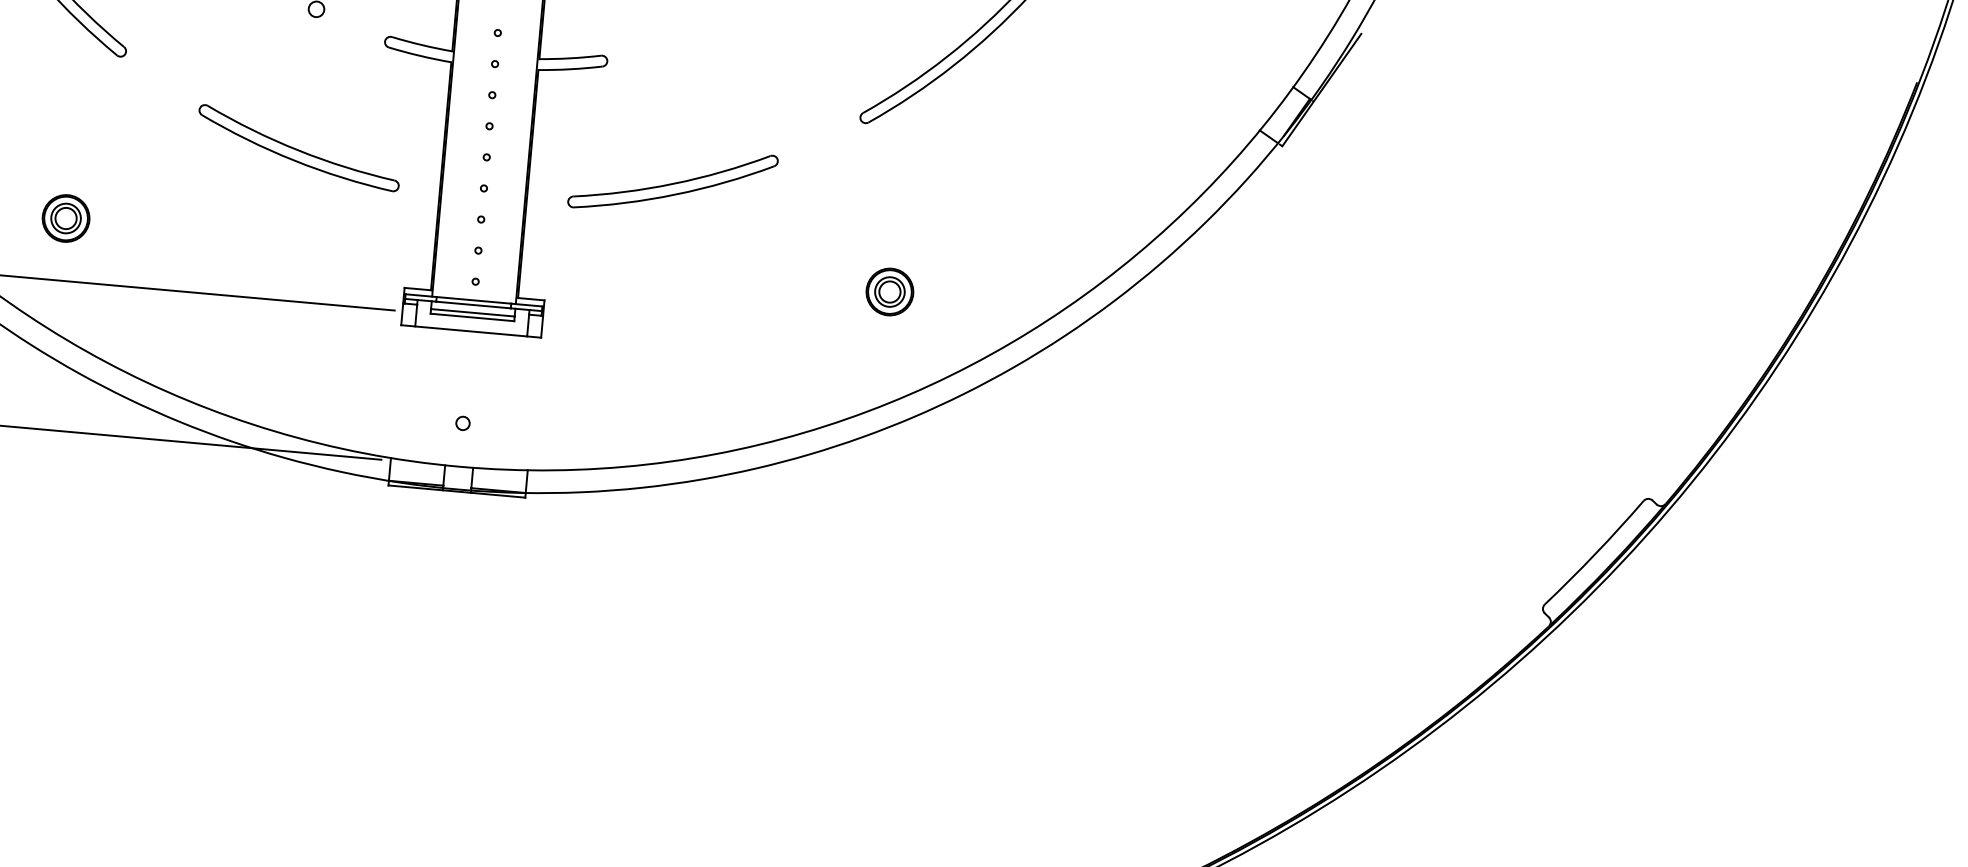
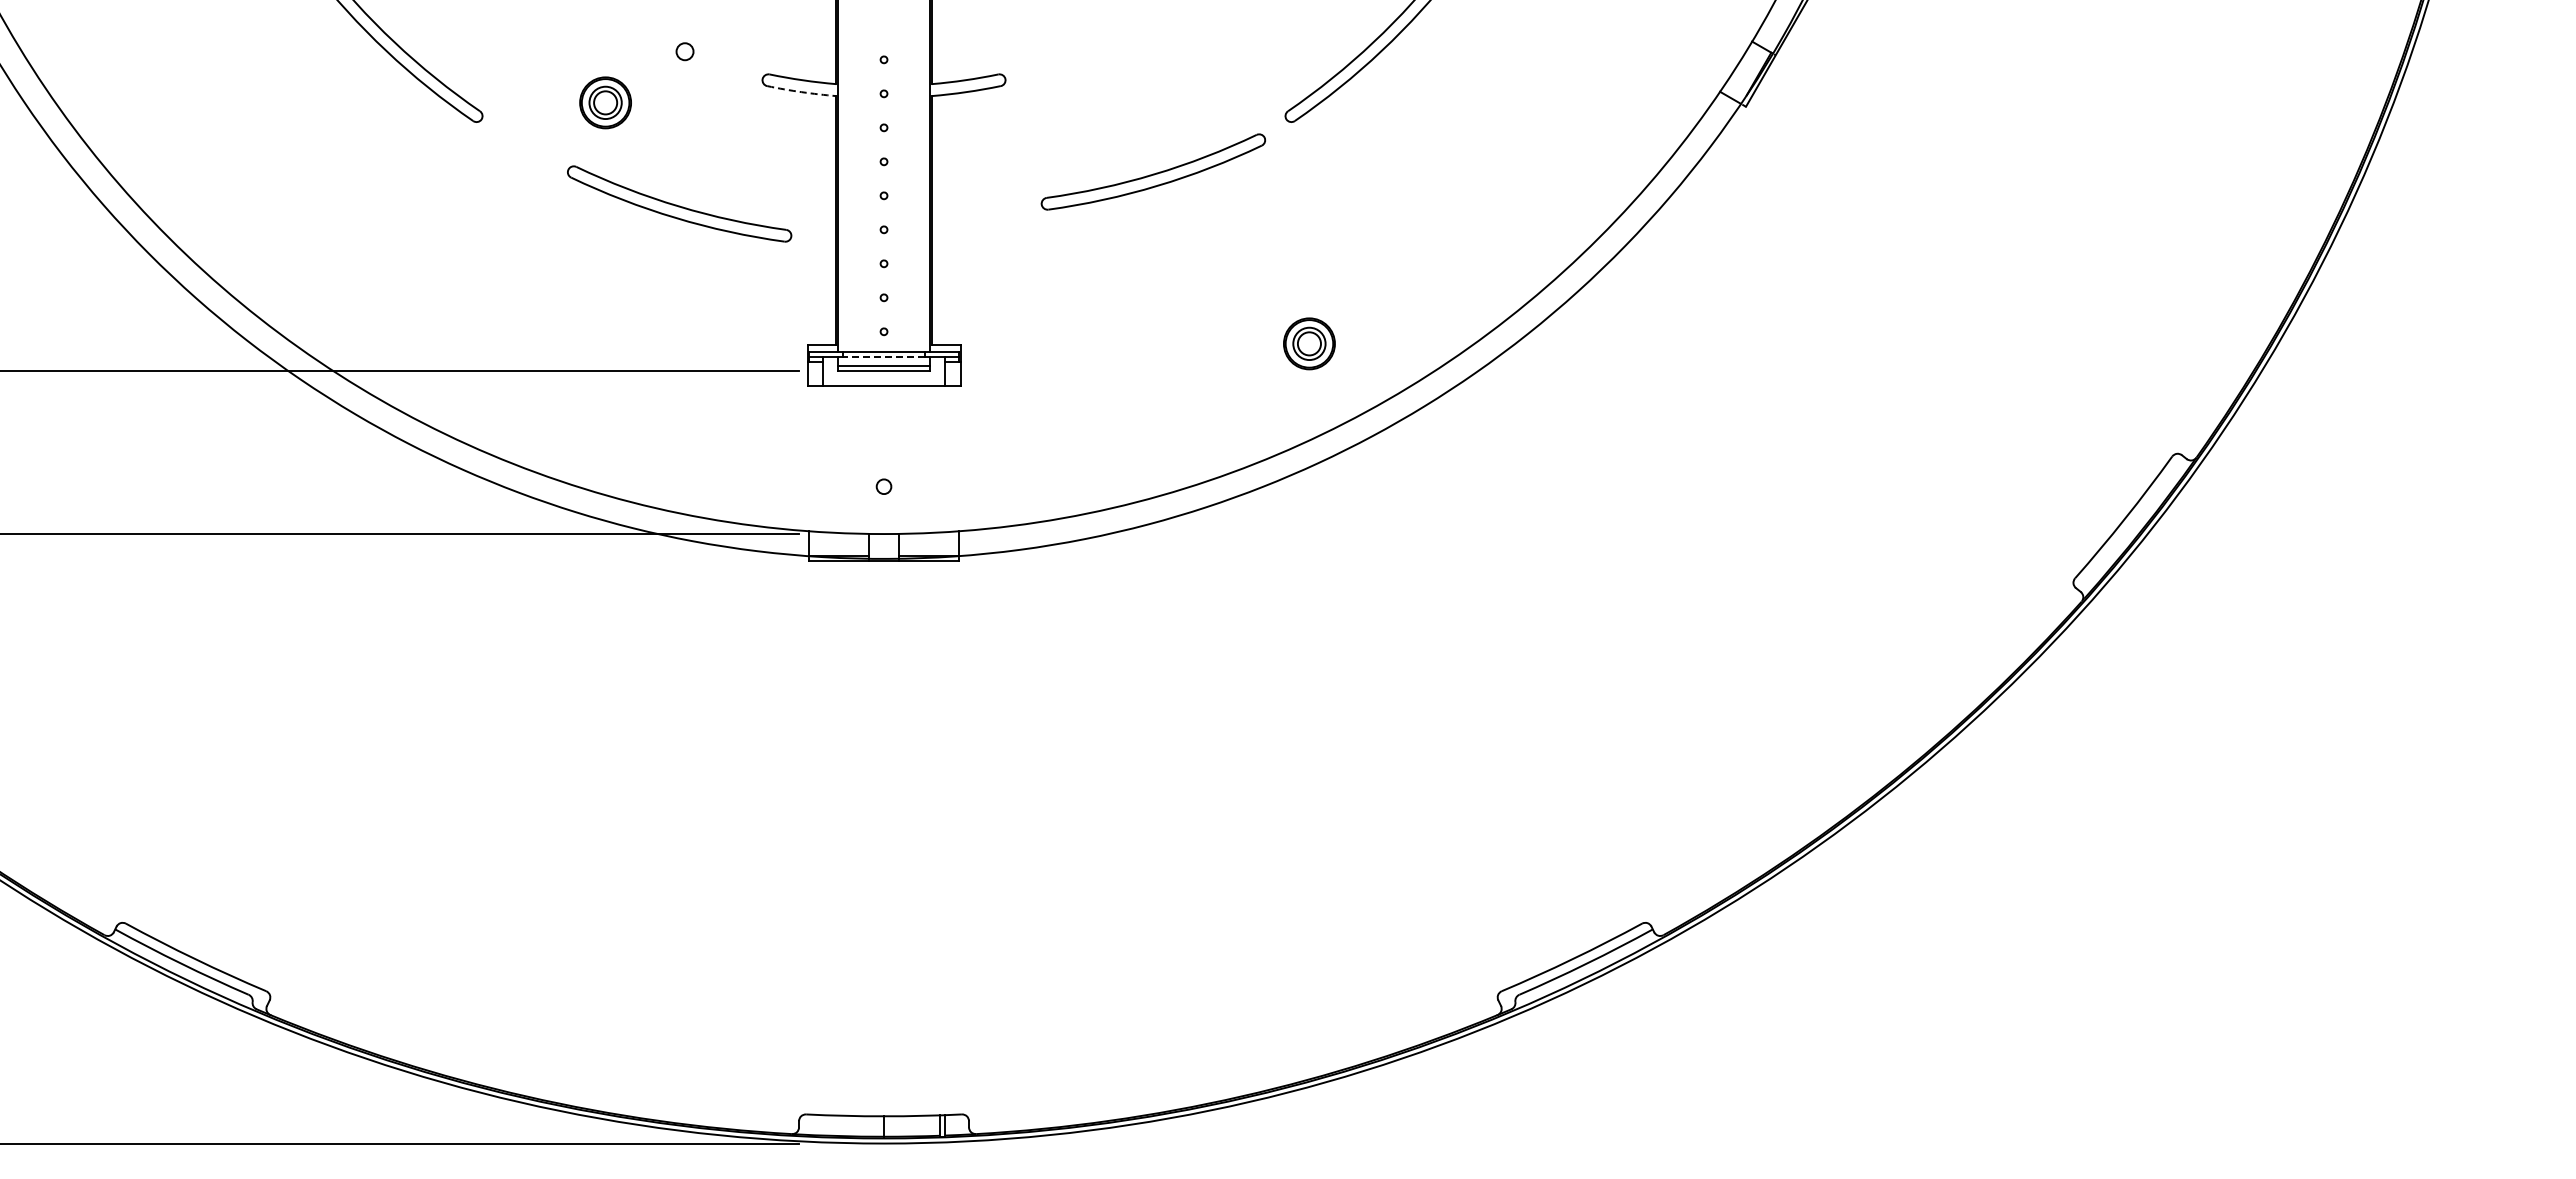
arc: (419, 56) -> (801, 92), solid -> dashed
part: (673, 181) -> (1153, 171), moved
part: (66, 218) -> (605, 102), moved
part: (890, 291) -> (1309, 343), moved
line: (473, 305) -> (884, 357), solid -> dashed

